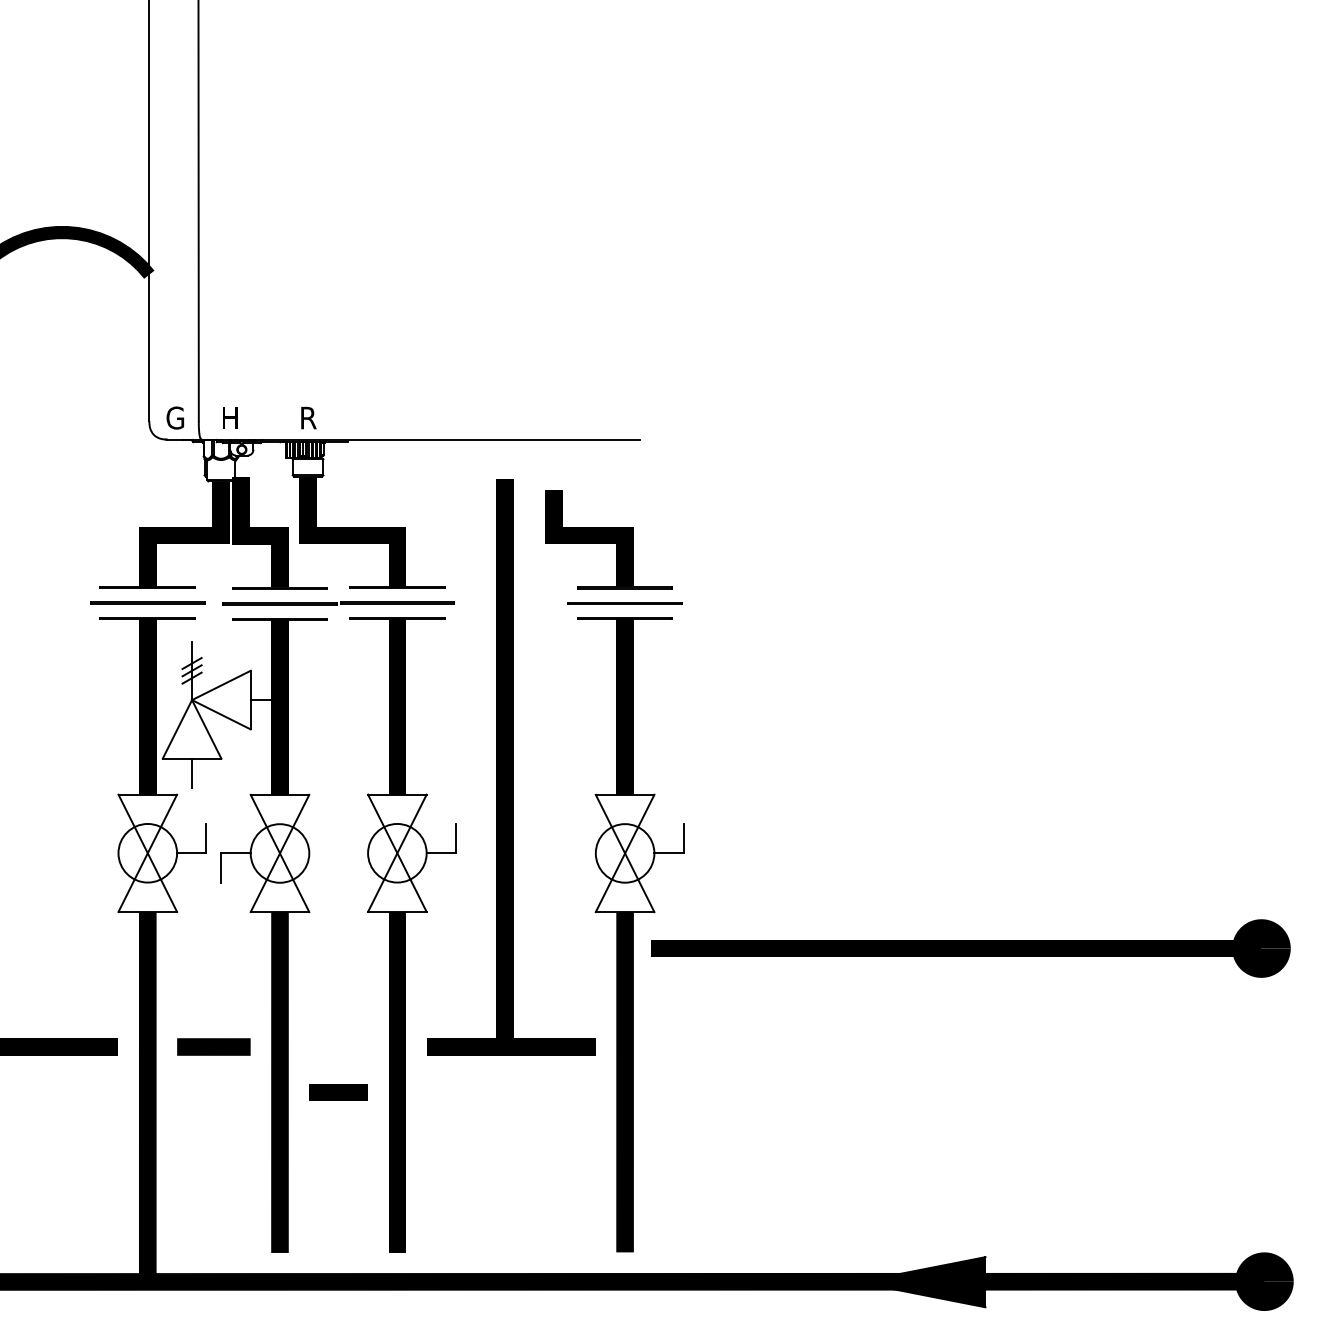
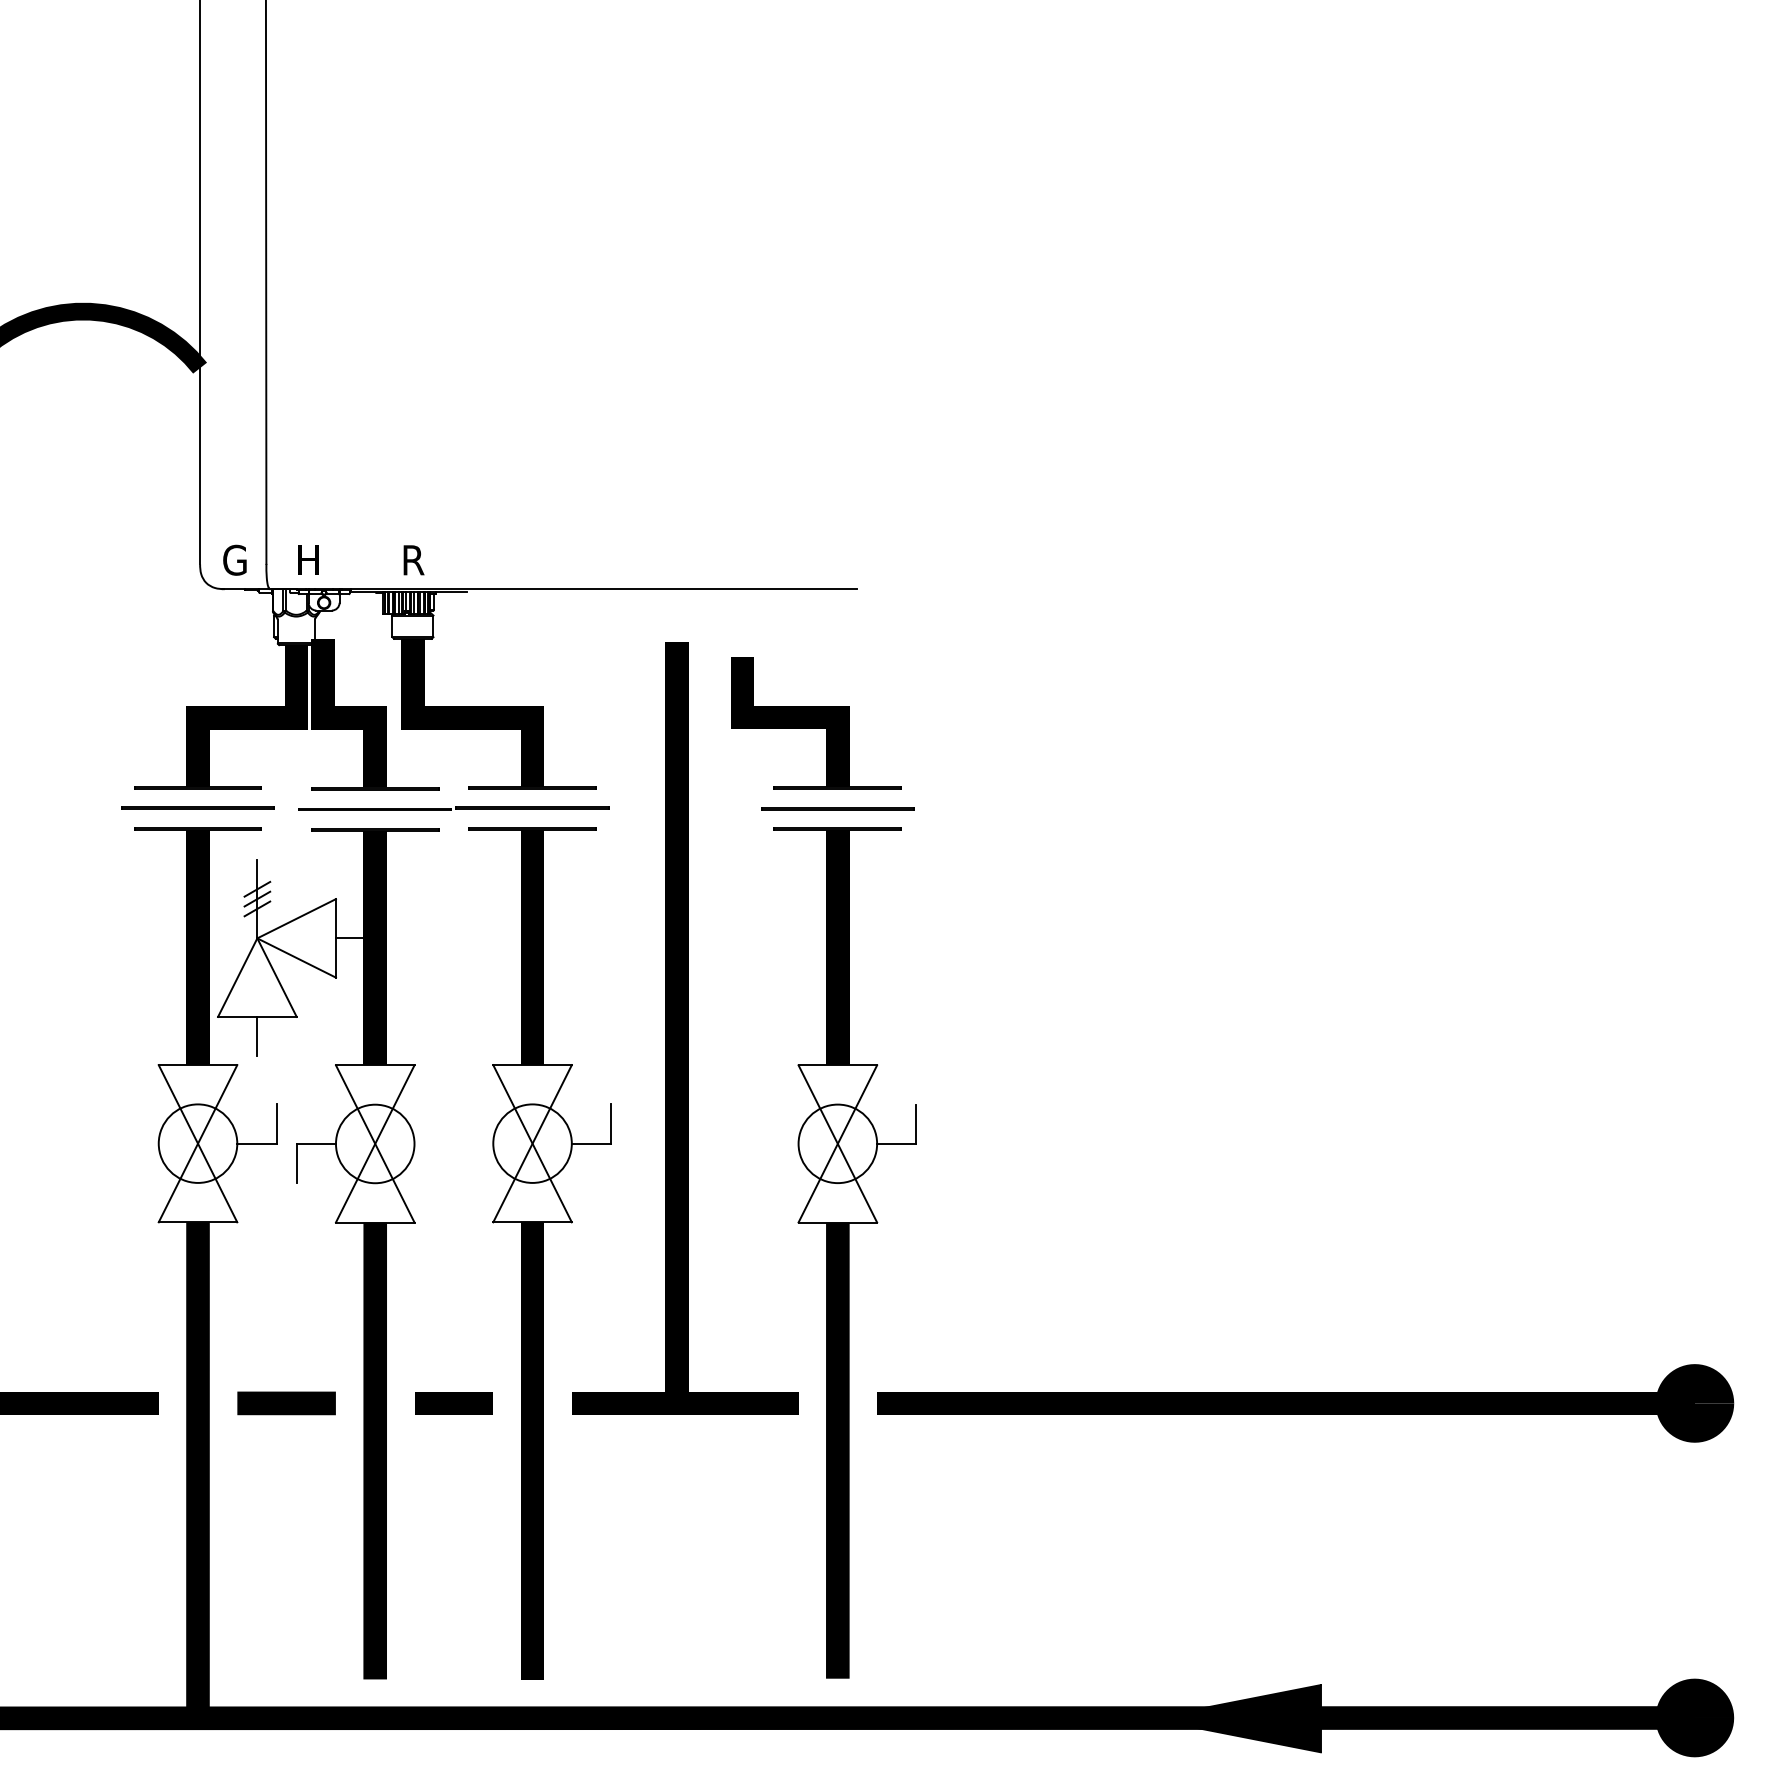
part: (970, 948) -> (1305, 1403), moved
line: (338, 1092) -> (453, 1403), moved

